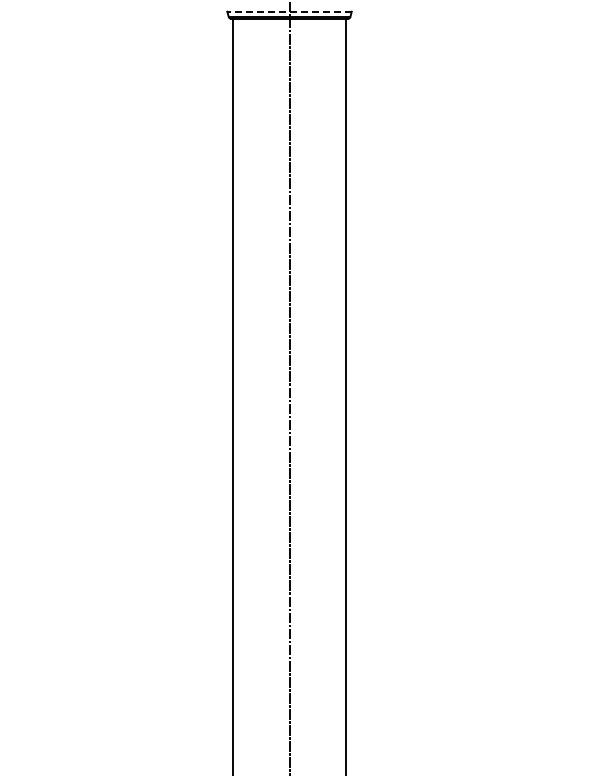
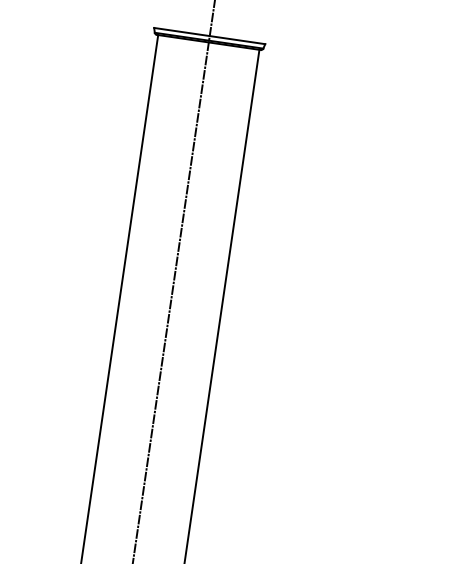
line: (289, 11) -> (209, 35), dashed -> solid

